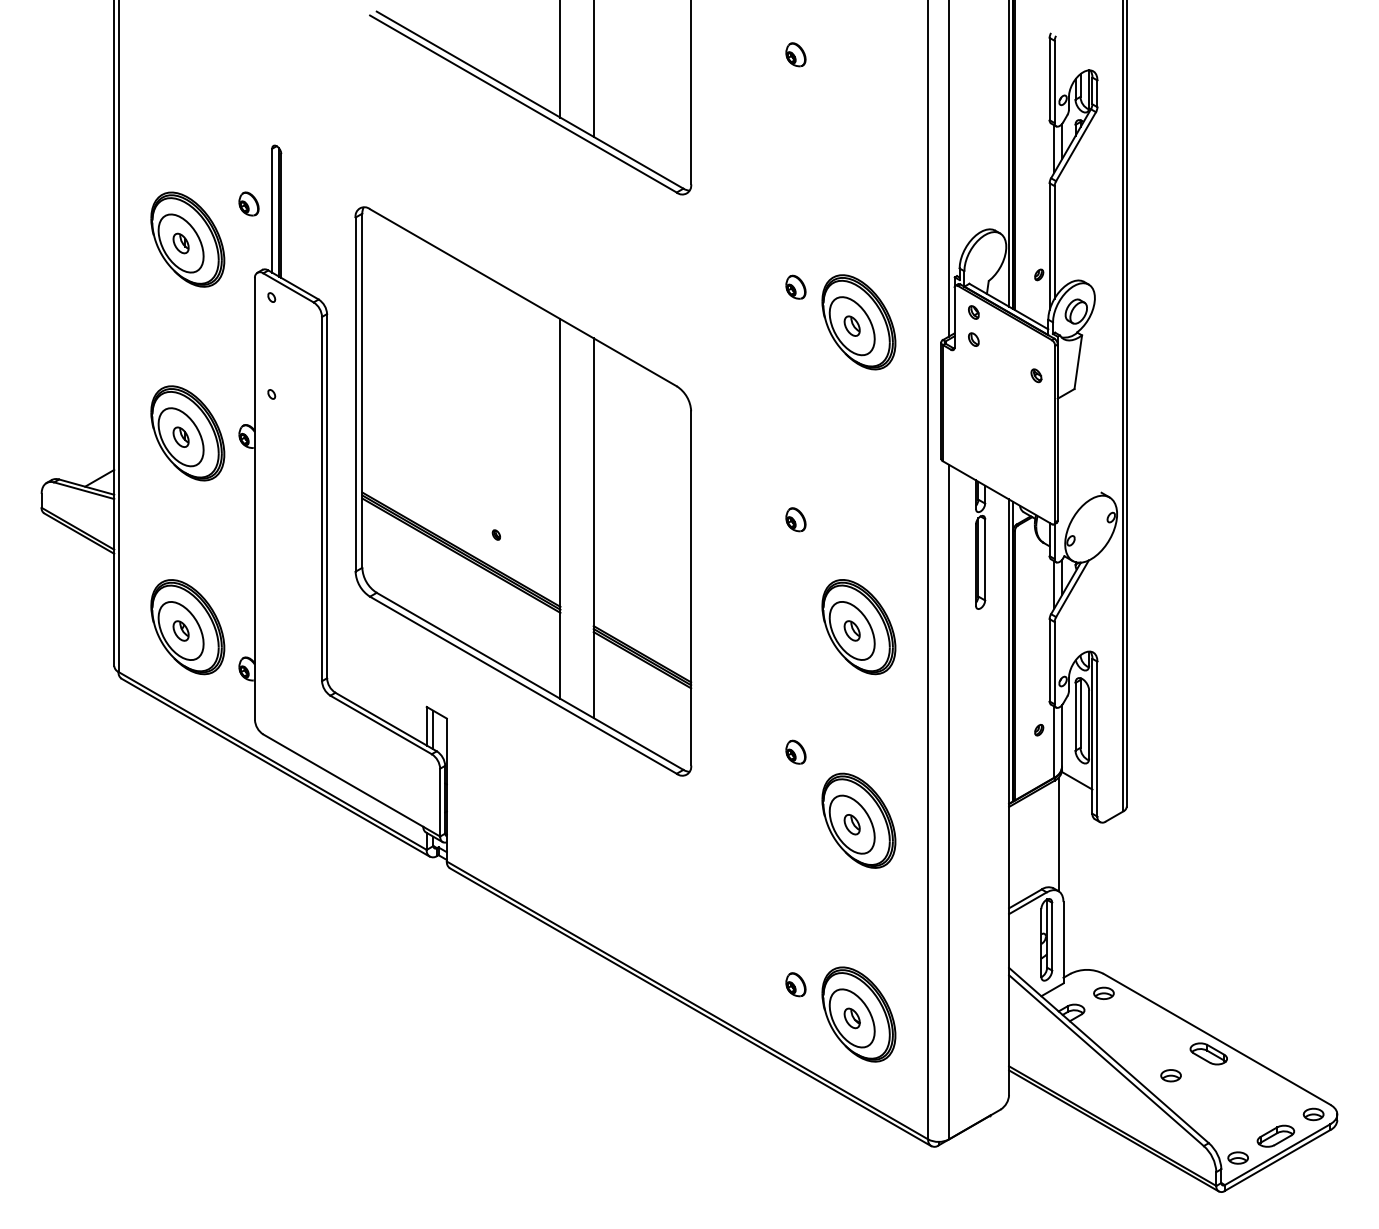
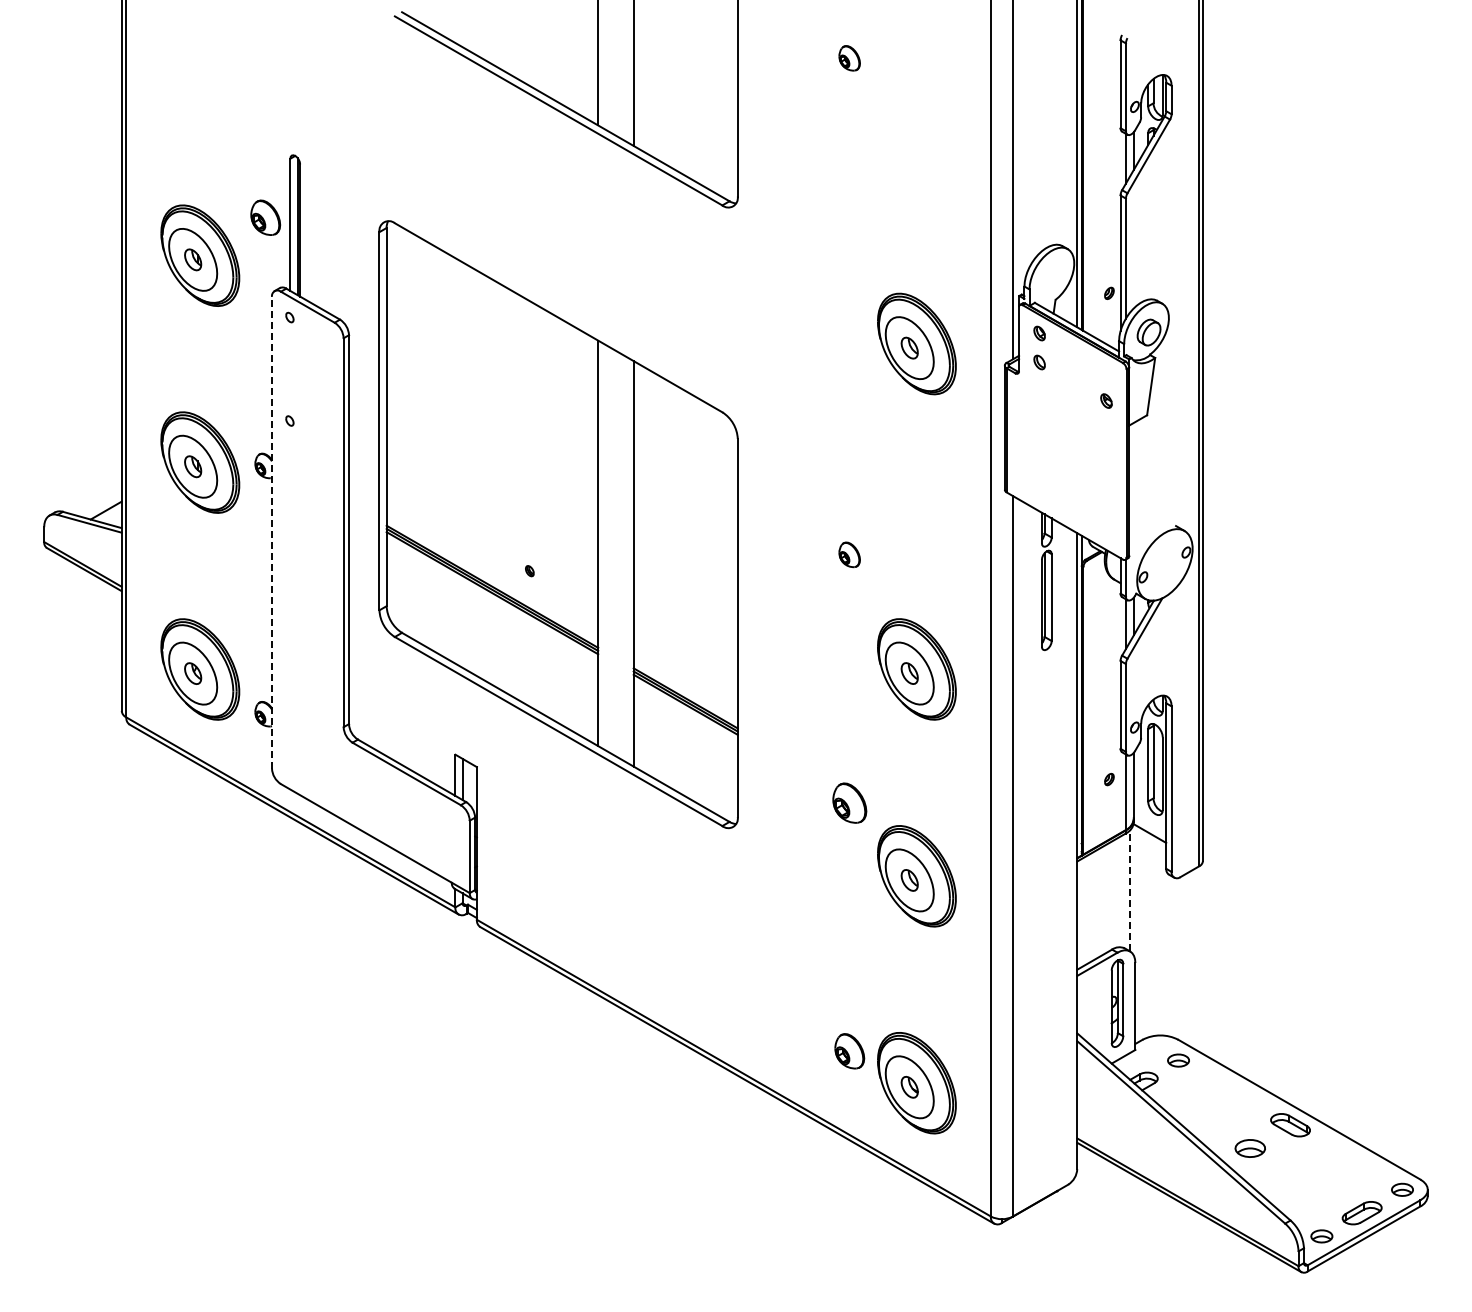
part: (248, 203) -> (265, 217), size x1.4
part: (795, 287) -> (849, 306), removed
line: (254, 498) -> (271, 532), solid -> dashed
part: (795, 751) -> (849, 802), size x1.6
line: (1058, 834) -> (1130, 890), solid -> dashed
part: (795, 984) -> (849, 1051), size x1.4
part: (1170, 1075) -> (1249, 1148), size x1.4

